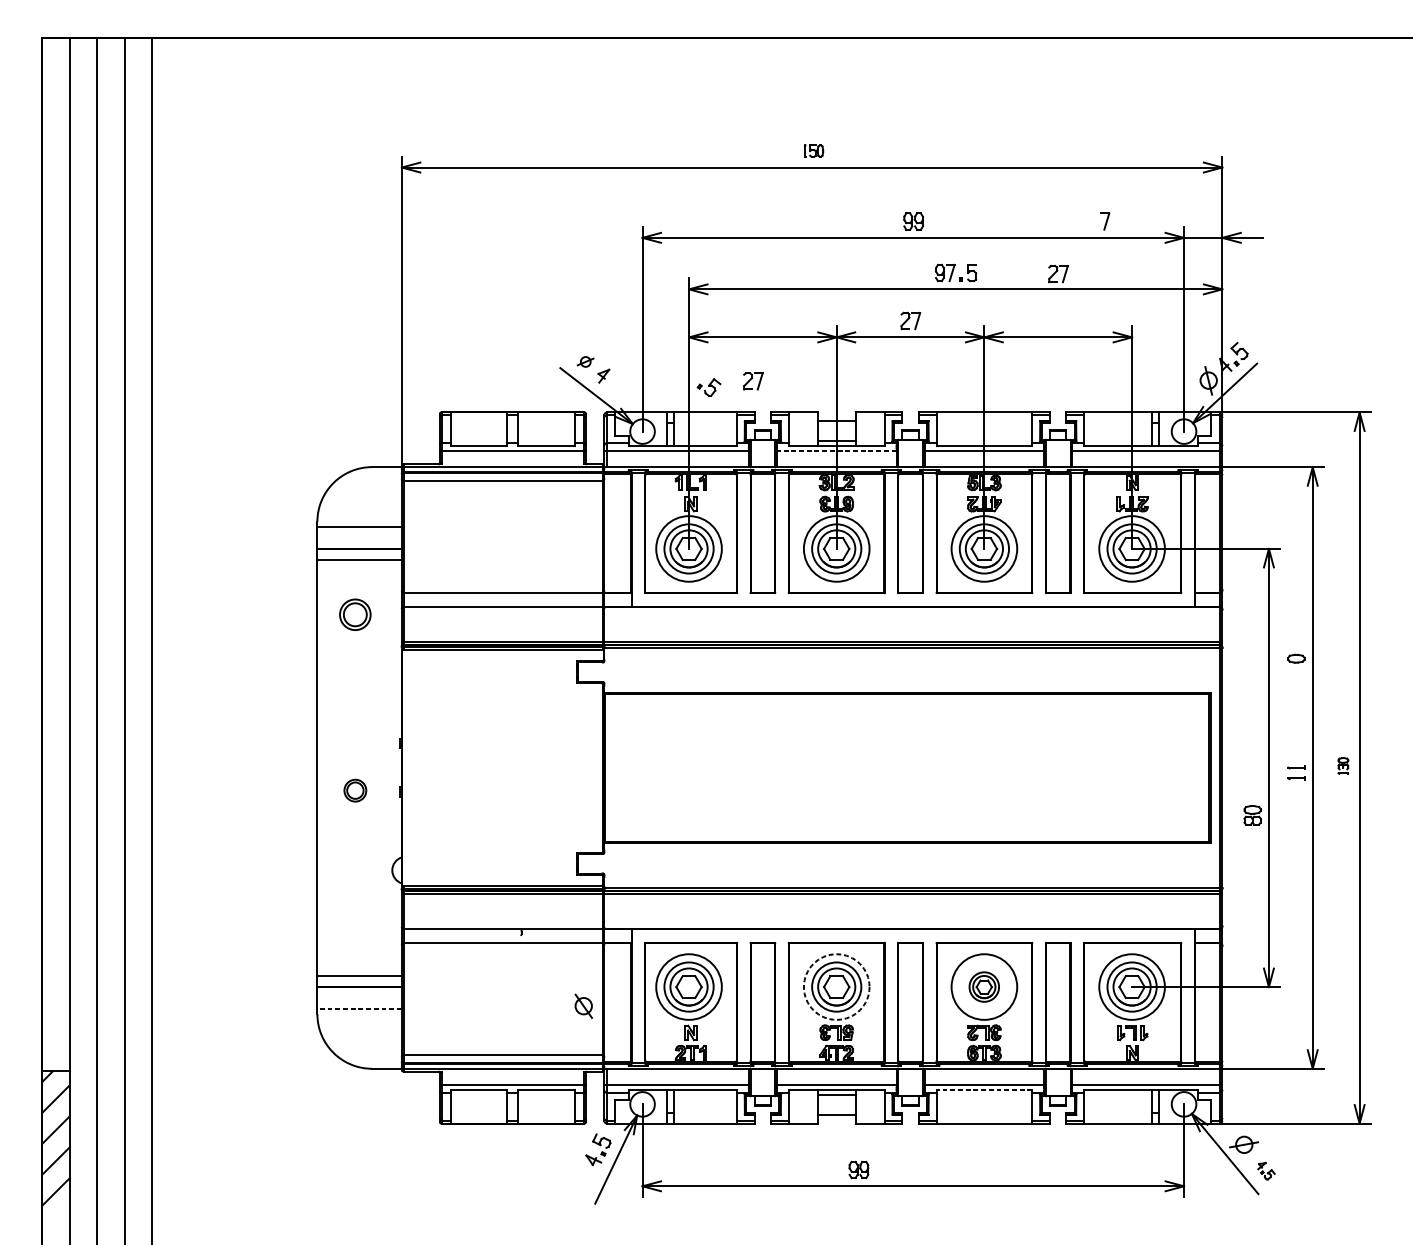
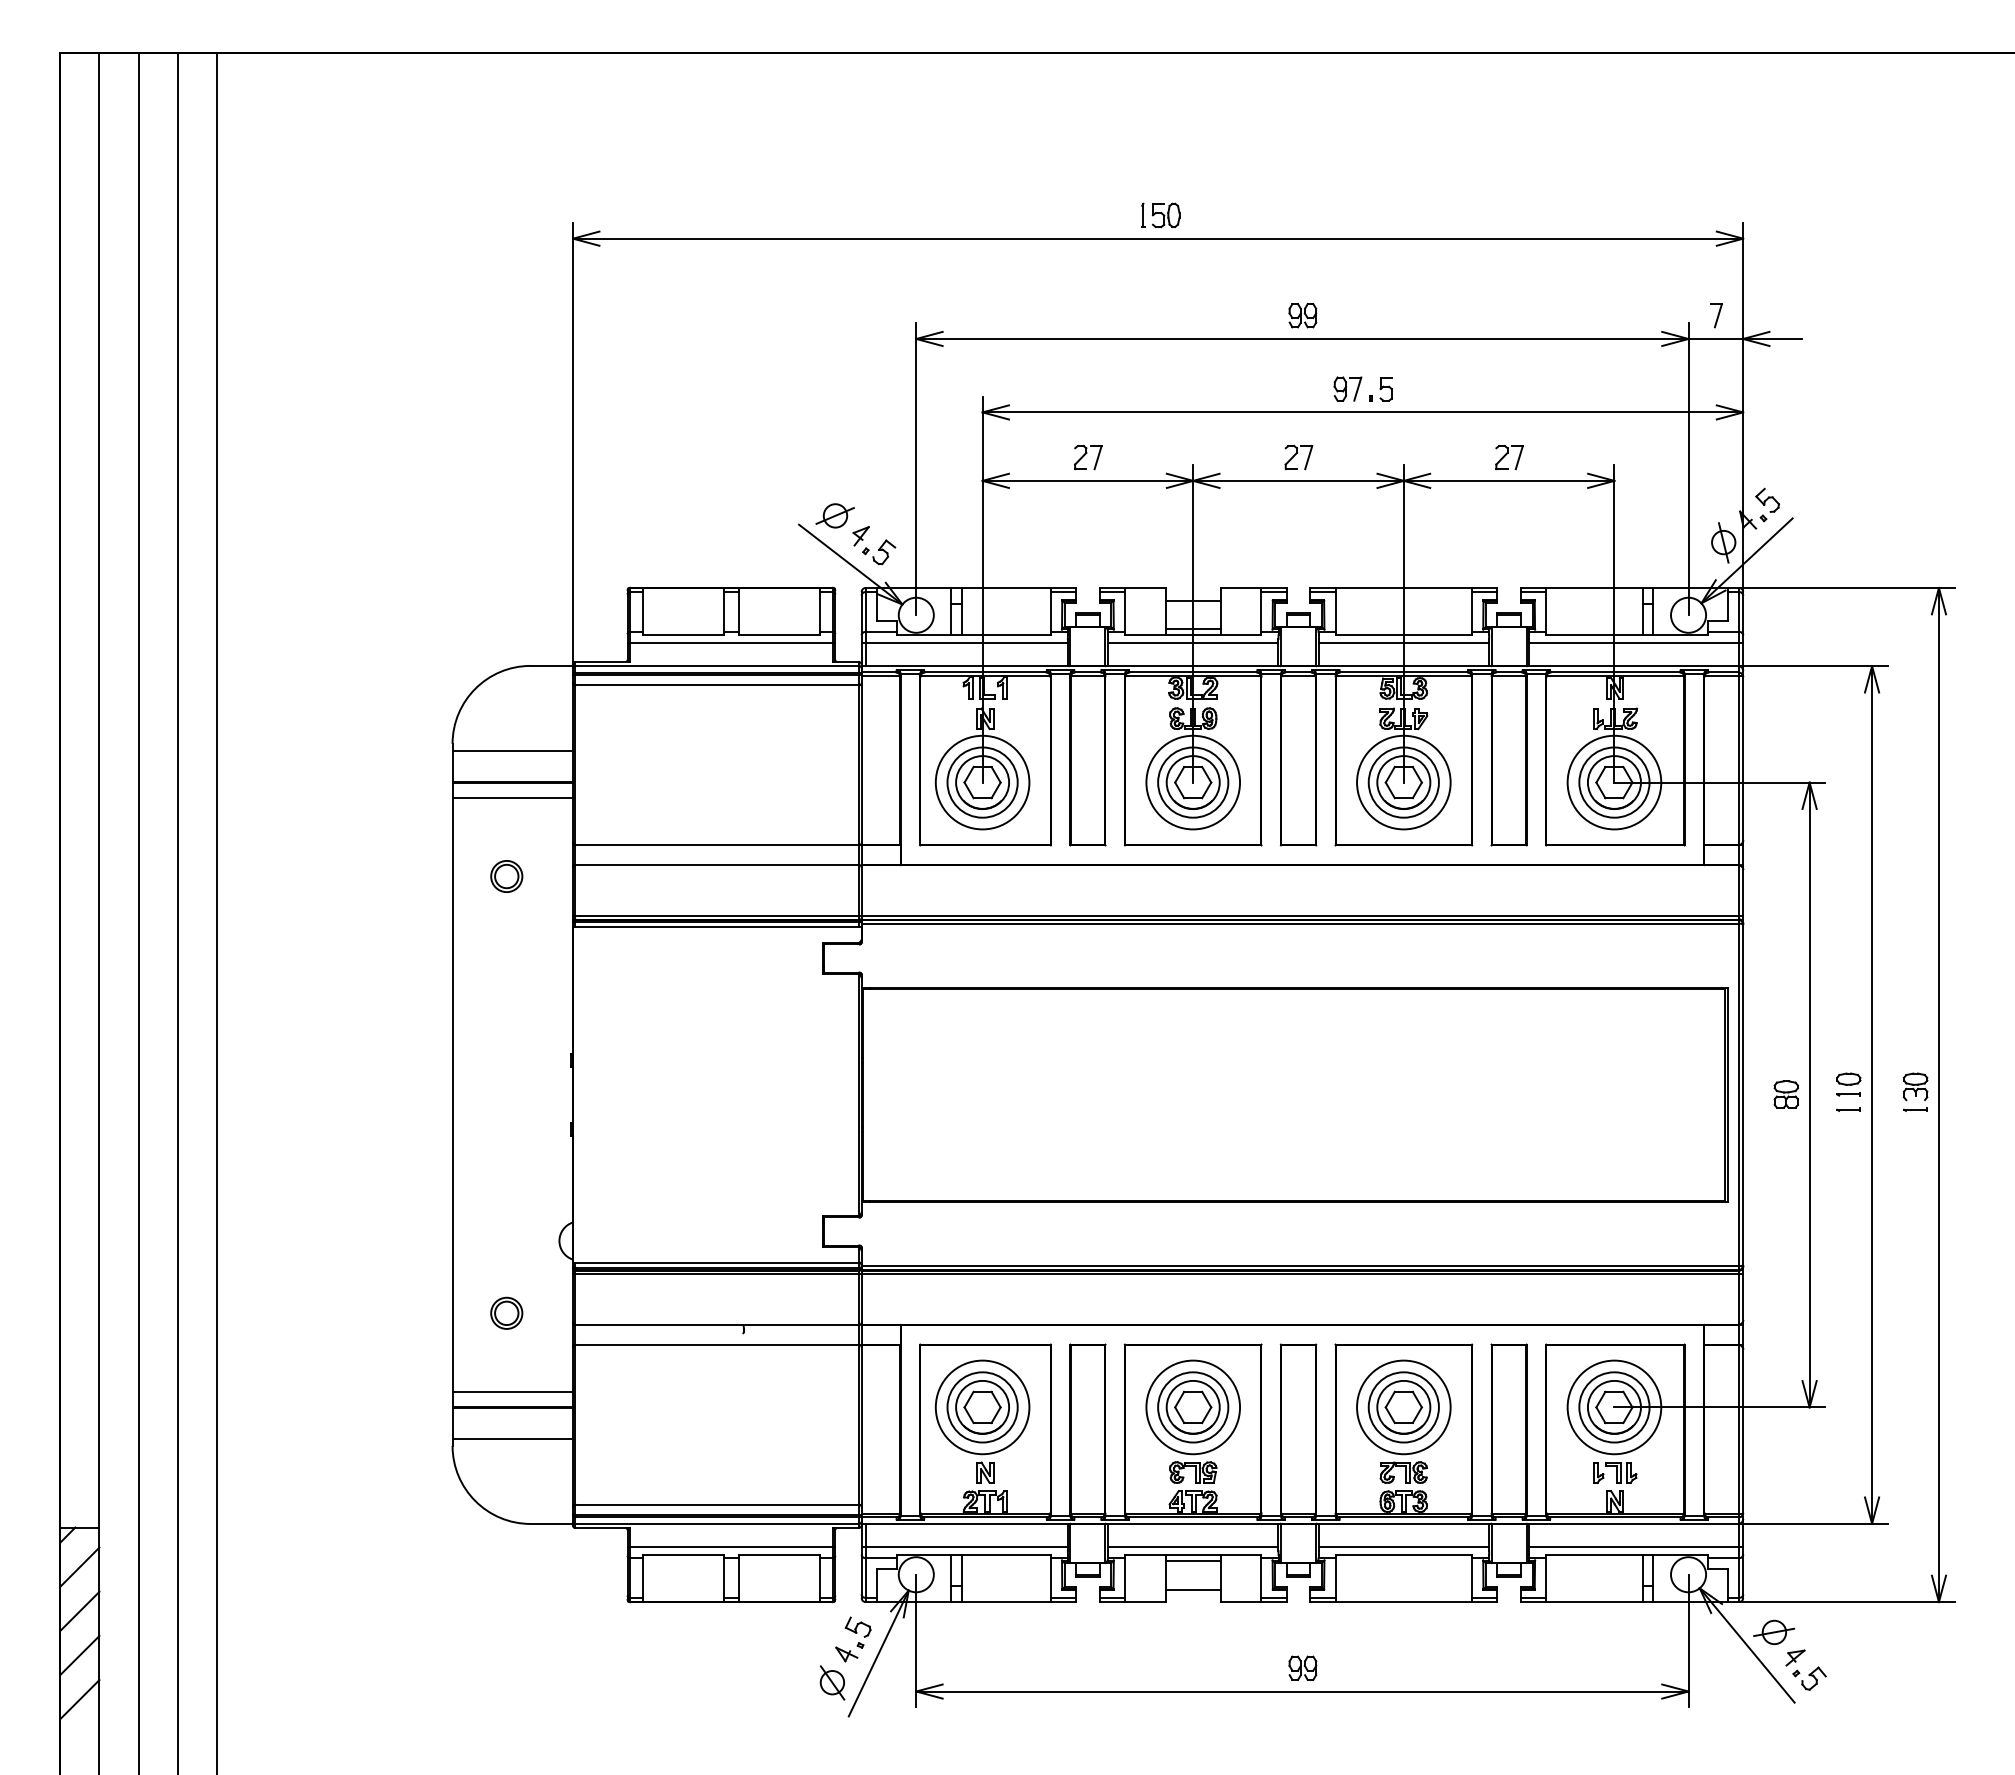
part: (813, 150) -> (1160, 214), size x1.43
part: (1105, 221) -> (1716, 315), moved
part: (1058, 274) -> (1509, 457), moved
part: (585, 361) -> (834, 515), size x1.67
part: (753, 381) -> (1088, 457), moved
part: (709, 387) -> (879, 552), moved
line: (836, 451) -> (1192, 643), dashed -> solid
part: (355, 614) -> (506, 876), size x0.71
part: (1296, 658) -> (1848, 1078), moved
part: (1343, 765) -> (1915, 1091), size x1.67
part: (355, 790) -> (506, 1312), moved
part: (1252, 815) -> (1785, 1094), moved
circle: (836, 987) -> (1193, 1407), dashed -> solid
part: (984, 987) -> (1403, 1407), size x1.67
part: (583, 1006) -> (832, 1682), moved
line: (359, 1009) -> (512, 1439), dashed -> solid
line: (984, 1090) -> (1403, 1554), dashed -> solid
part: (858, 1169) -> (1302, 1667), moved
part: (1266, 1170) -> (1805, 1669), size x1.67

